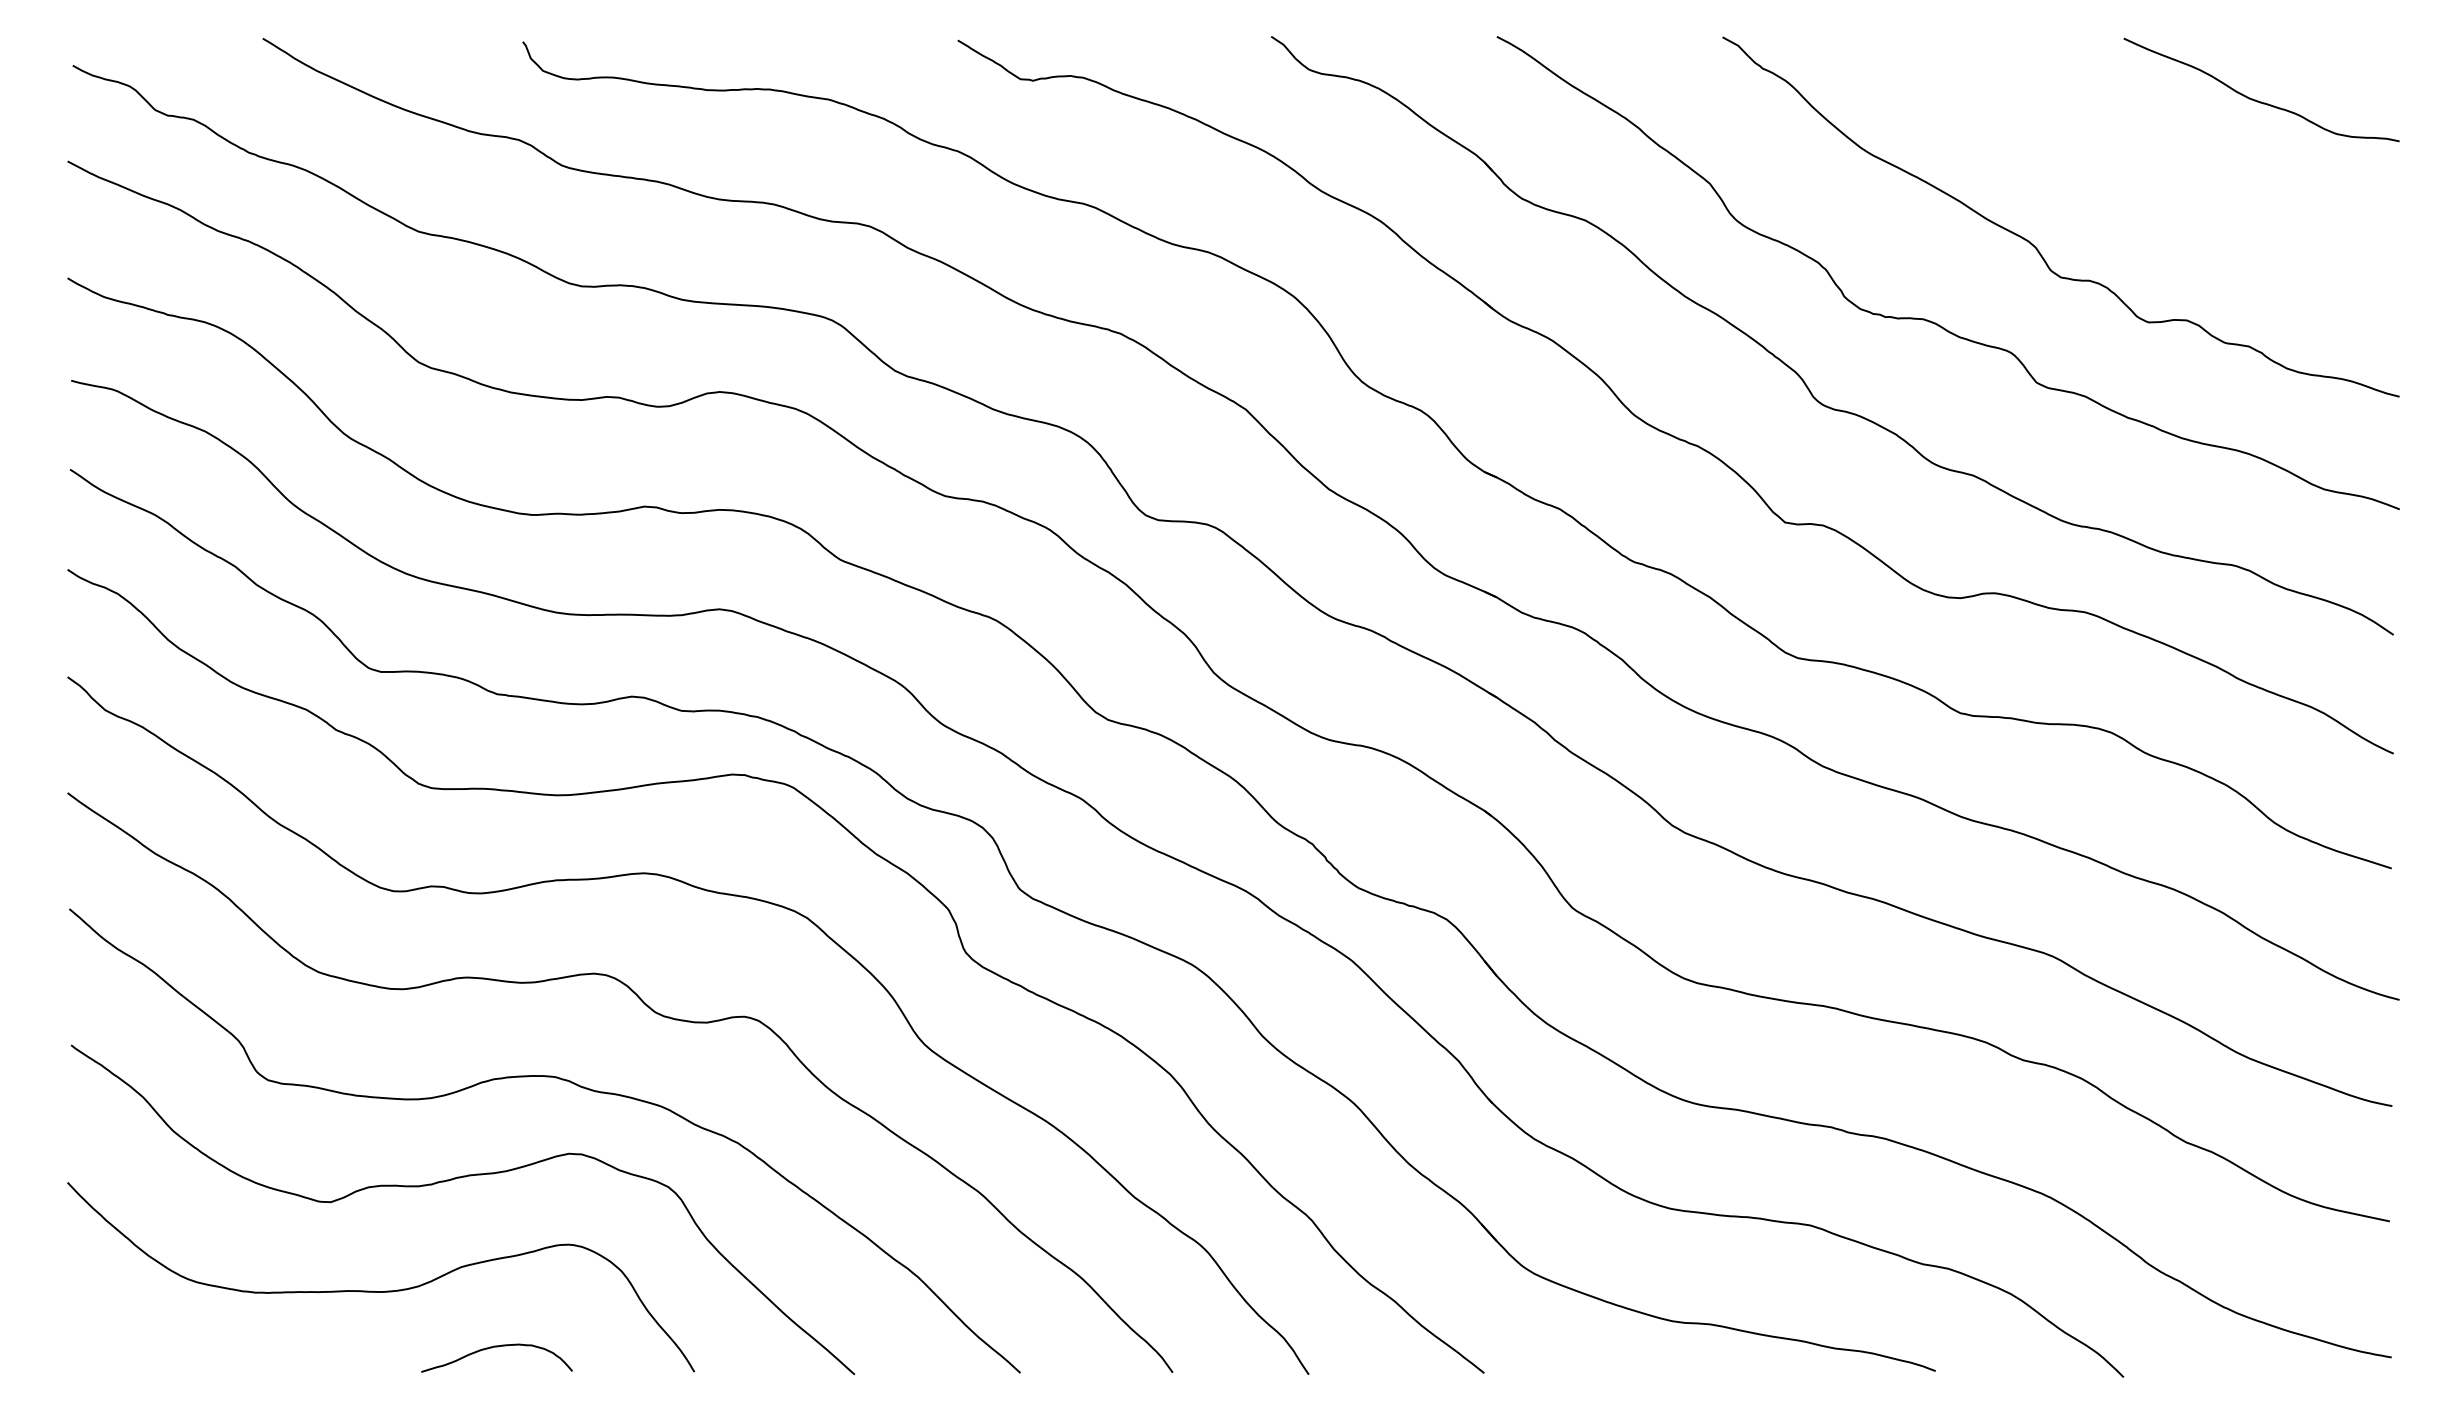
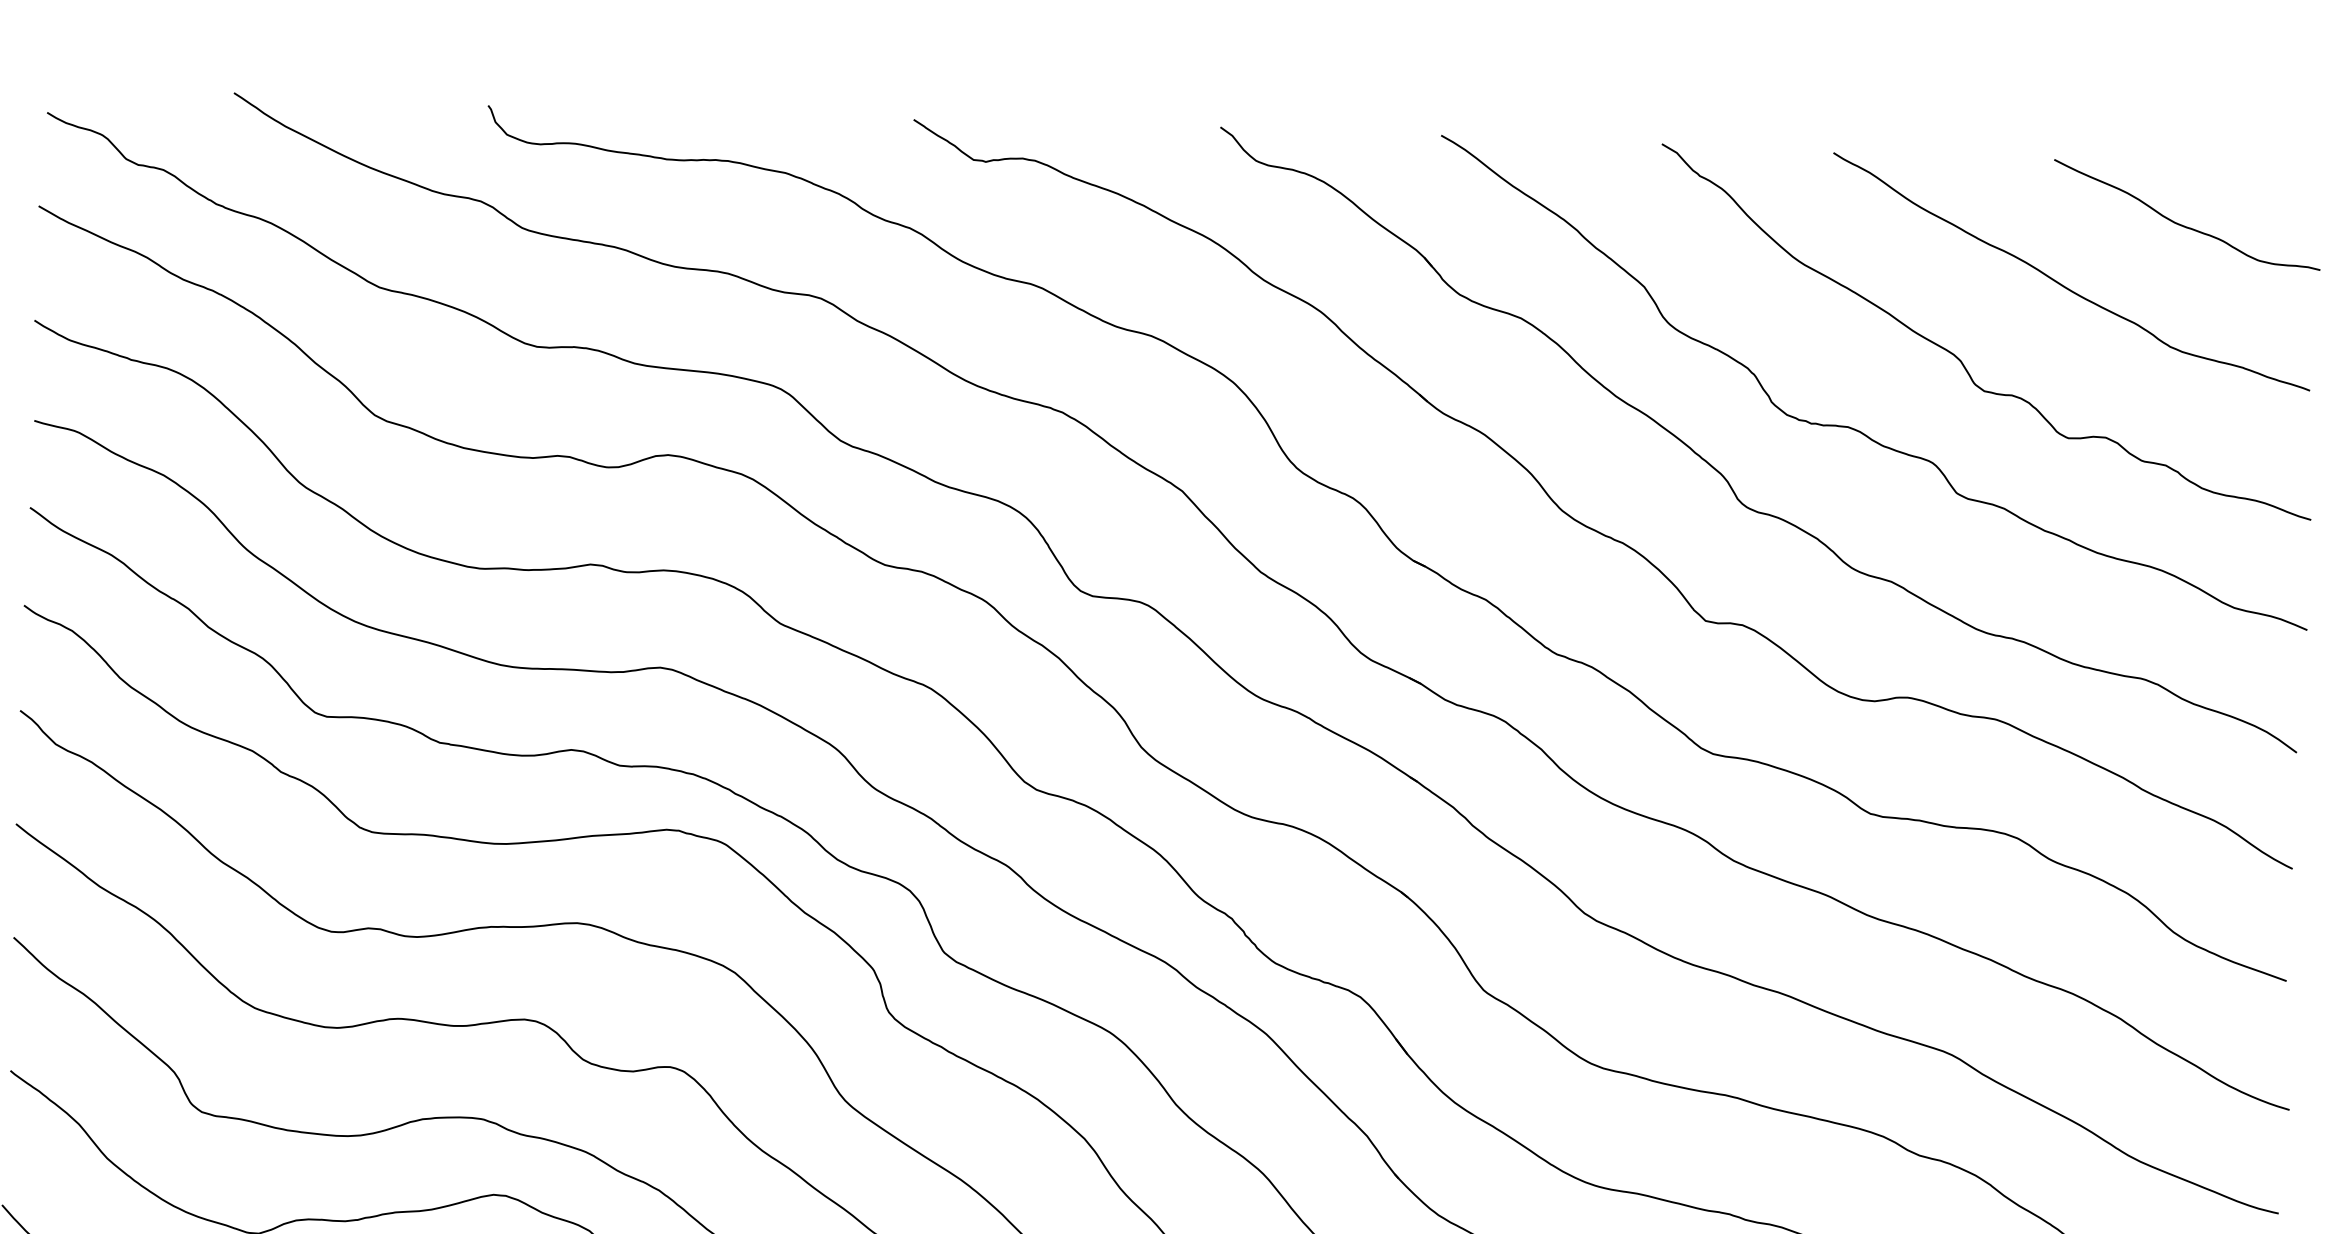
curve: (2138, 166) -> (2064, 285), added

